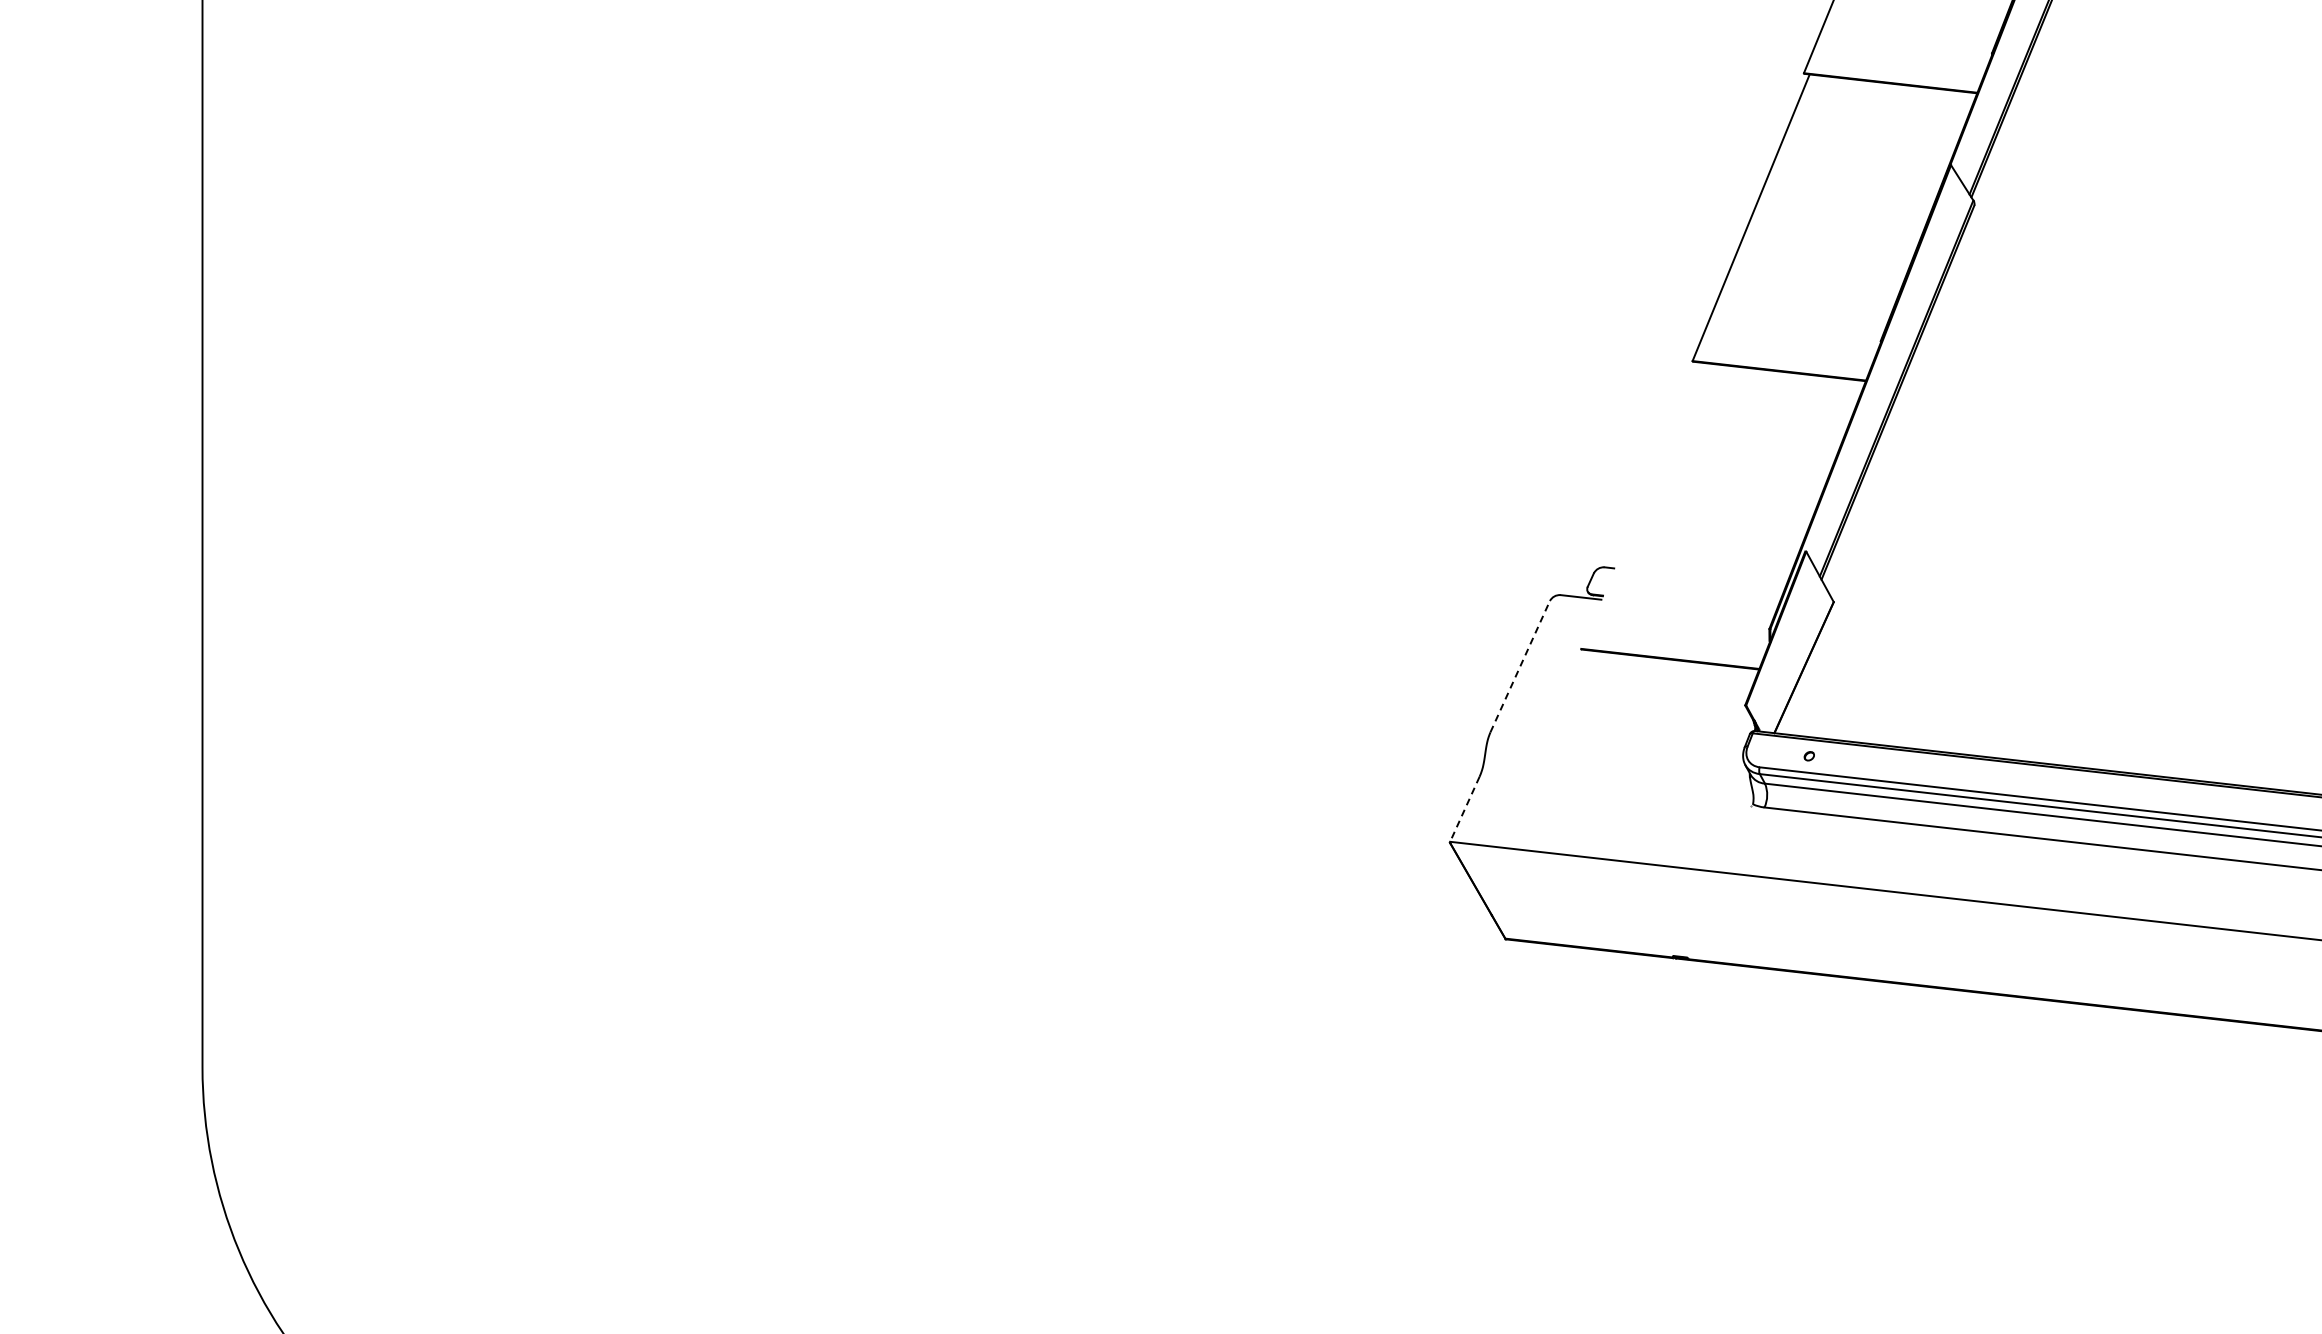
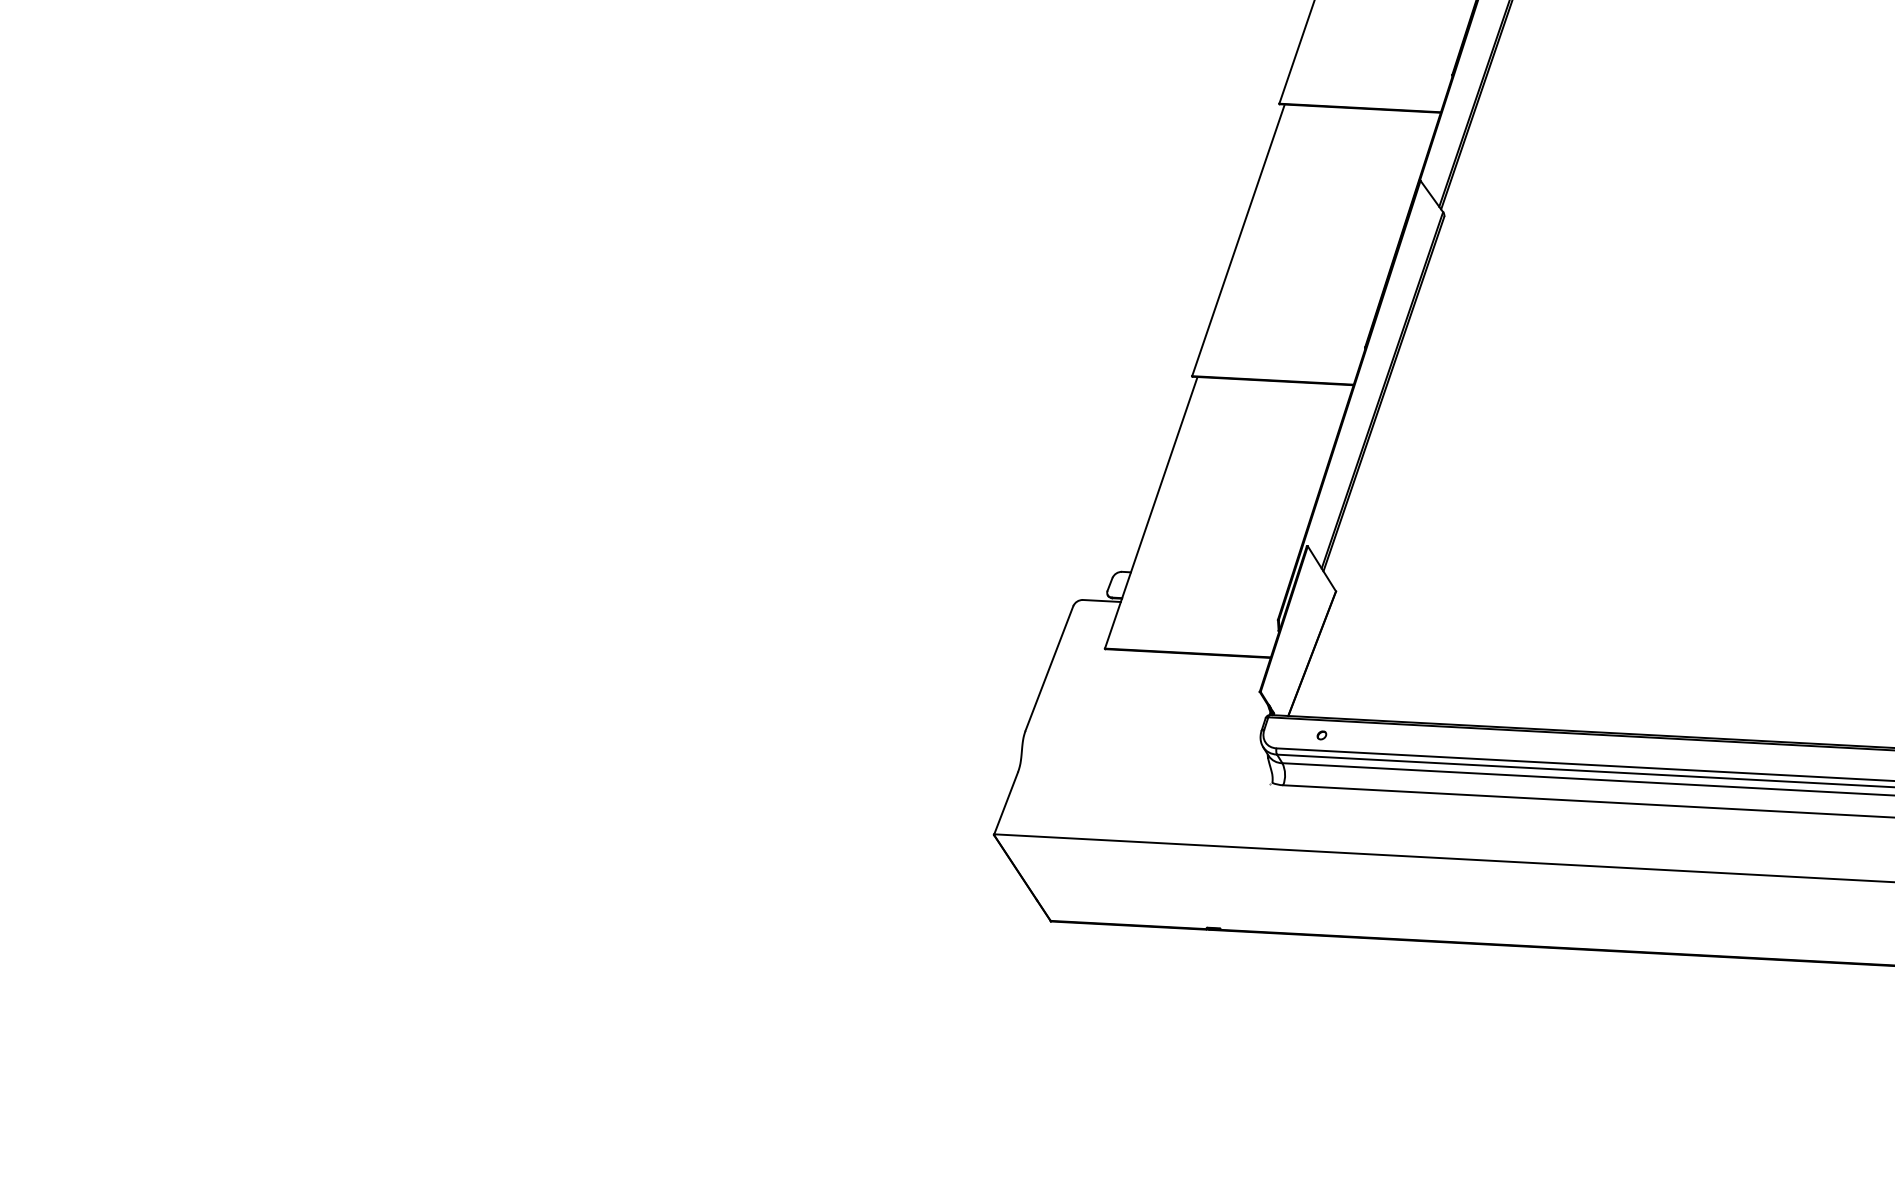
line: (1639, 505) -> (1150, 512), added
line: (1520, 666) -> (1049, 668), dashed -> solid
line: (1464, 809) -> (1005, 803), dashed -> solid

